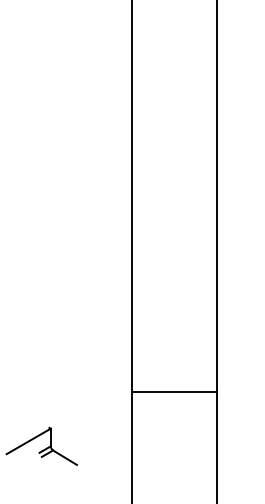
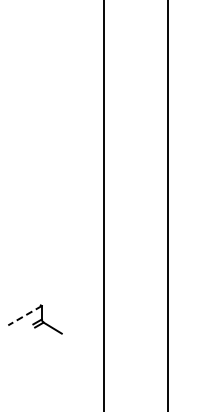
line: (173, 392) -> (135, 278), removed
line: (27, 441) -> (24, 315), solid -> dashed

